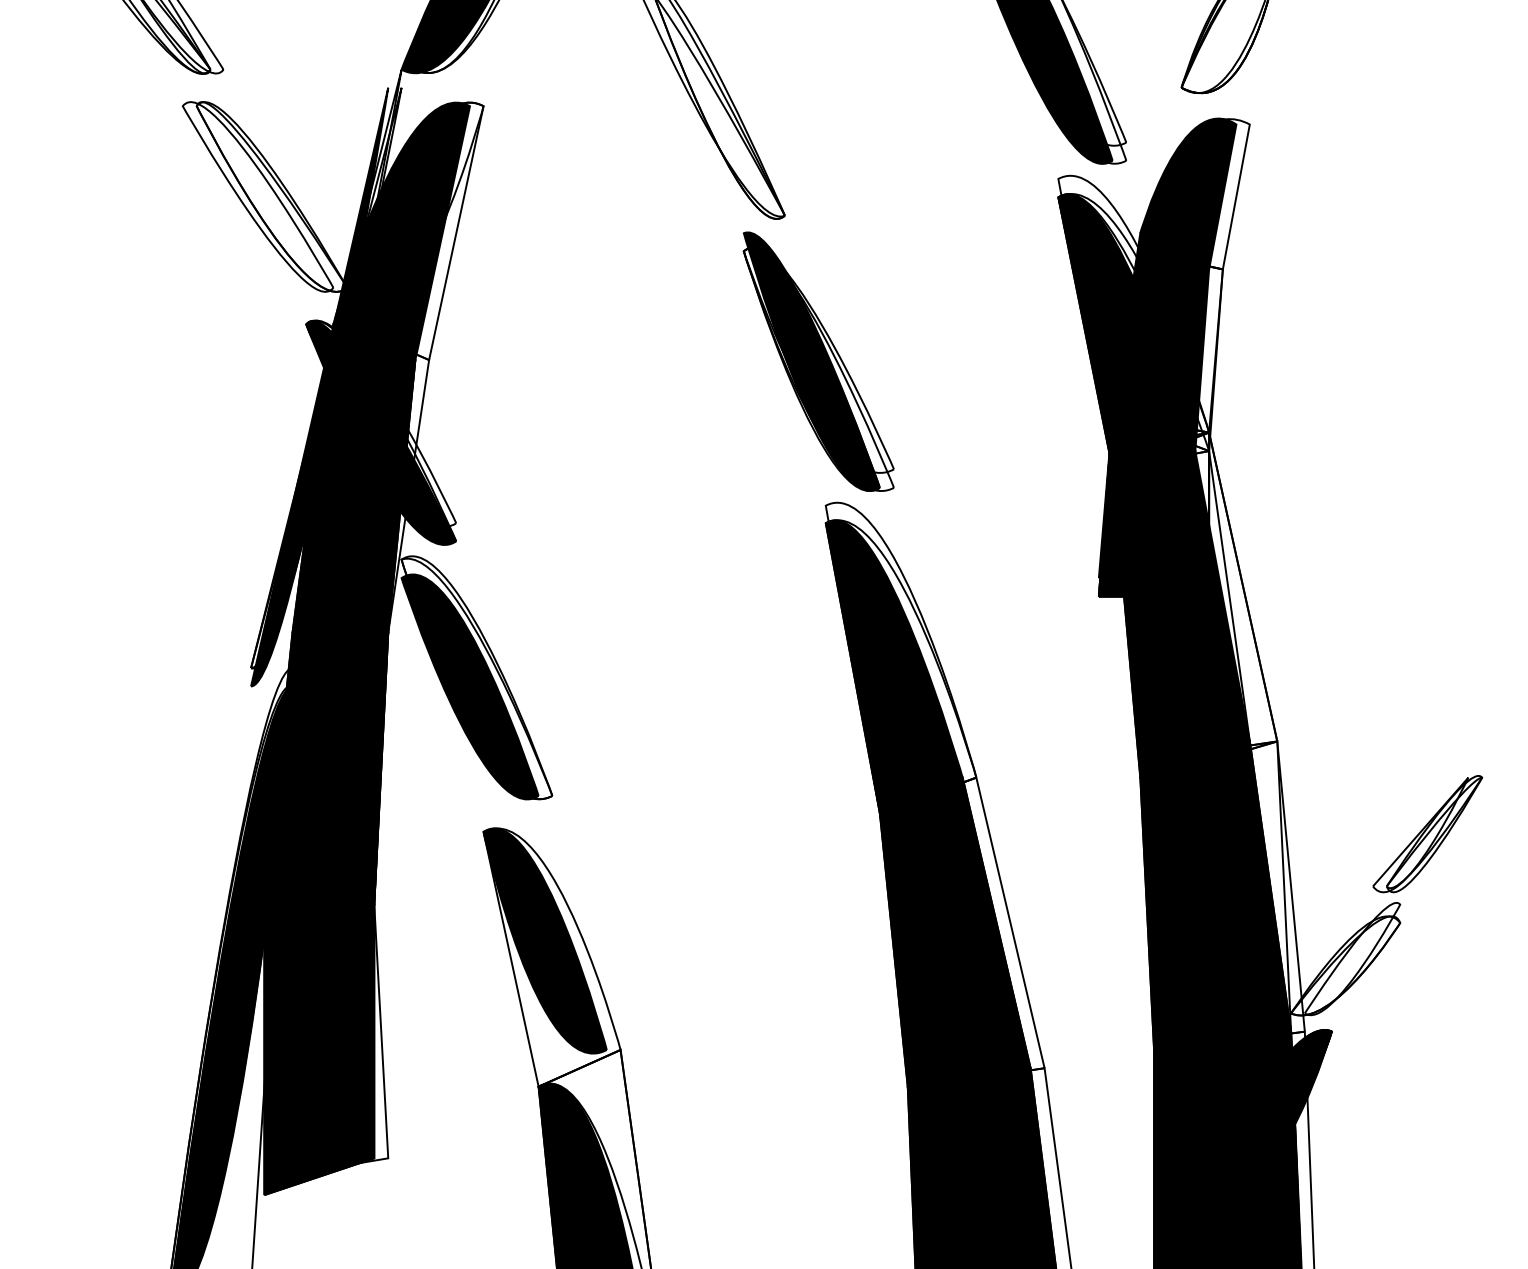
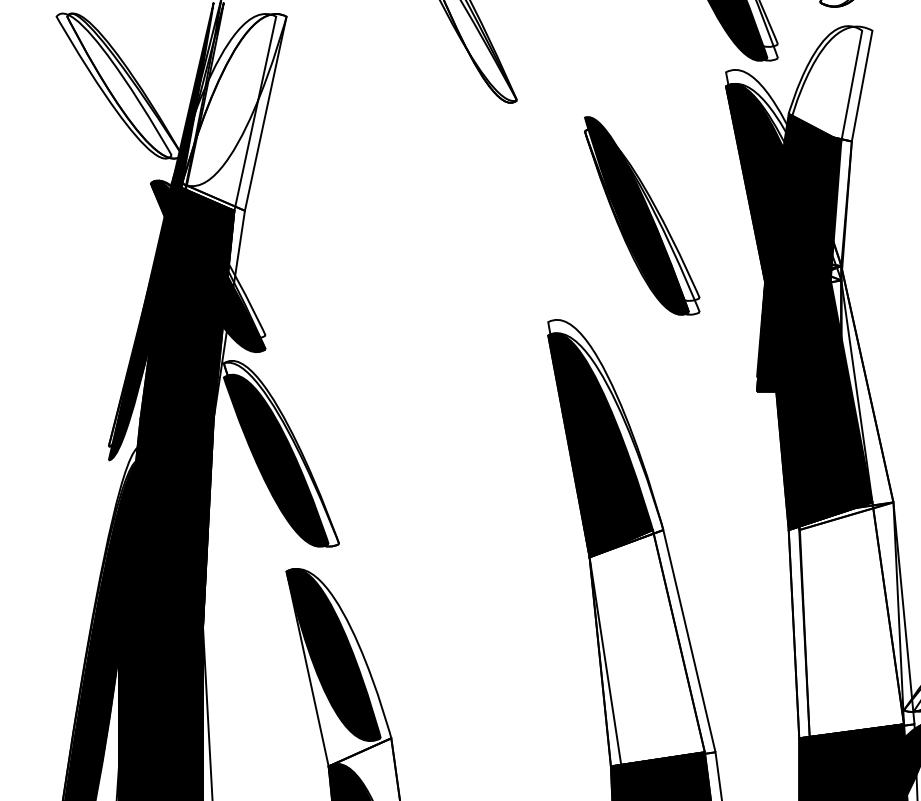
fill: (1188, 193) -> (825, 83), removed
fill: (401, 231) -> (223, 112), removed
part: (818, 361) -> (642, 215), moved
fill: (1215, 895) -> (846, 620), removed
fill: (954, 931) -> (646, 647), removed

